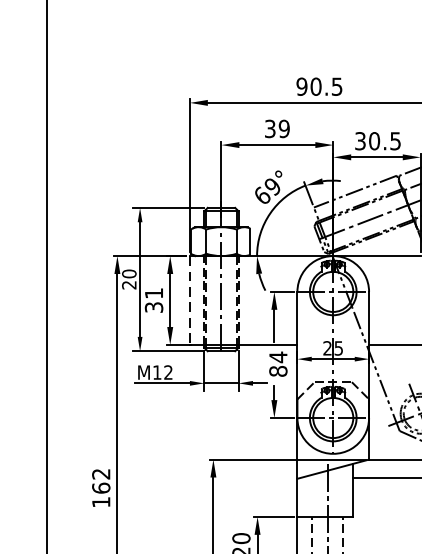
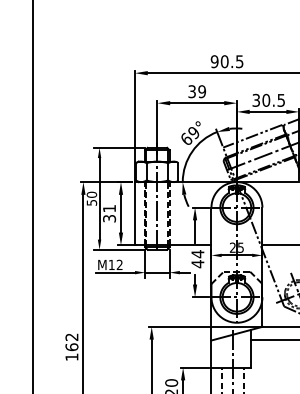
text: (128, 284) -> (91, 202), 20 -> 50
line: (190, 300) -> (135, 213), dashed -> solid
text: (277, 371) -> (197, 264), 84 -> 44

